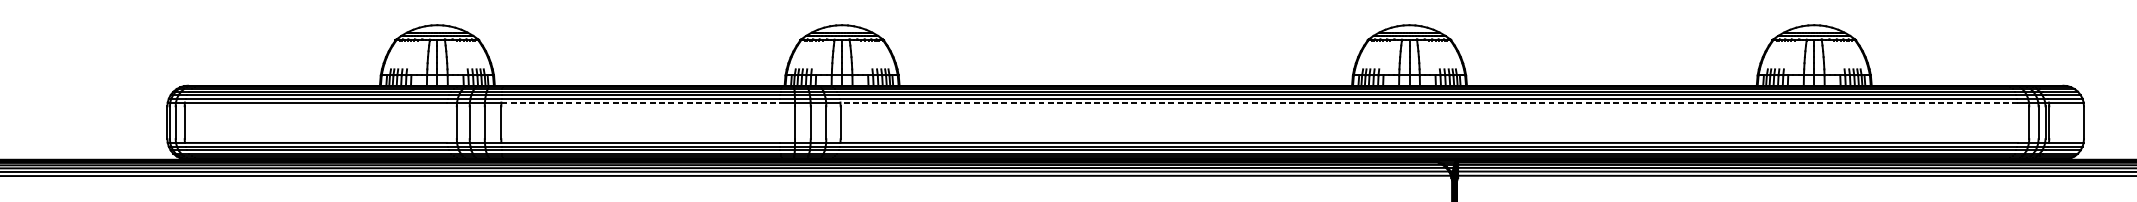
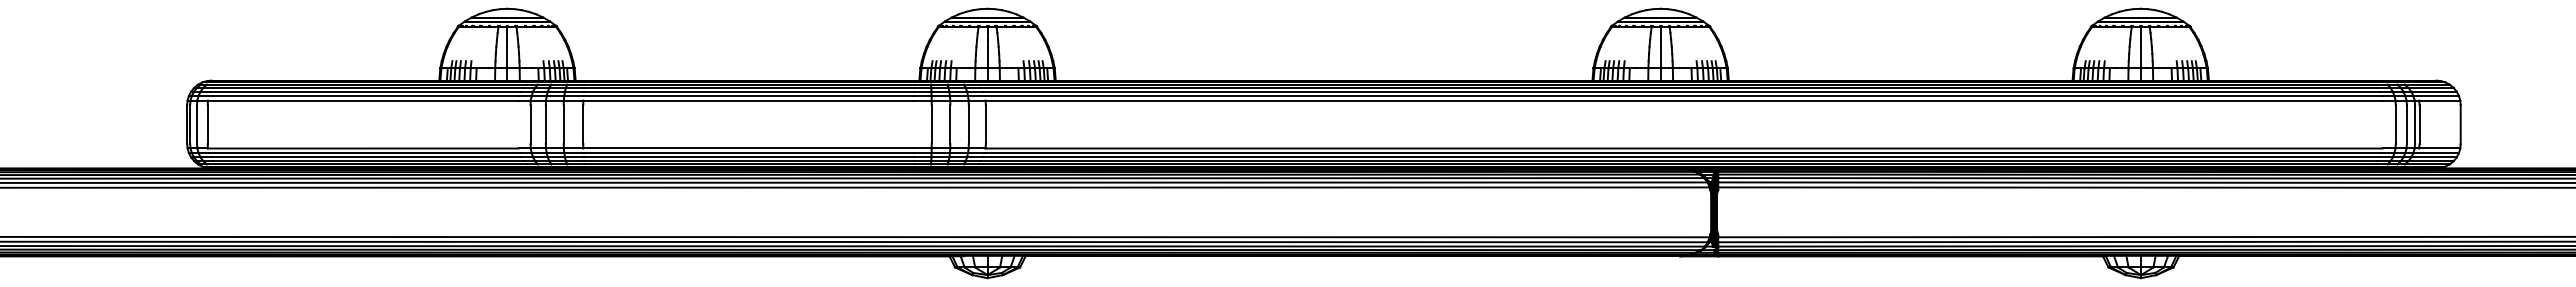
line: (641, 102) -> (749, 100), dashed -> solid
line: (1428, 102) -> (1683, 100), dashed -> solid

